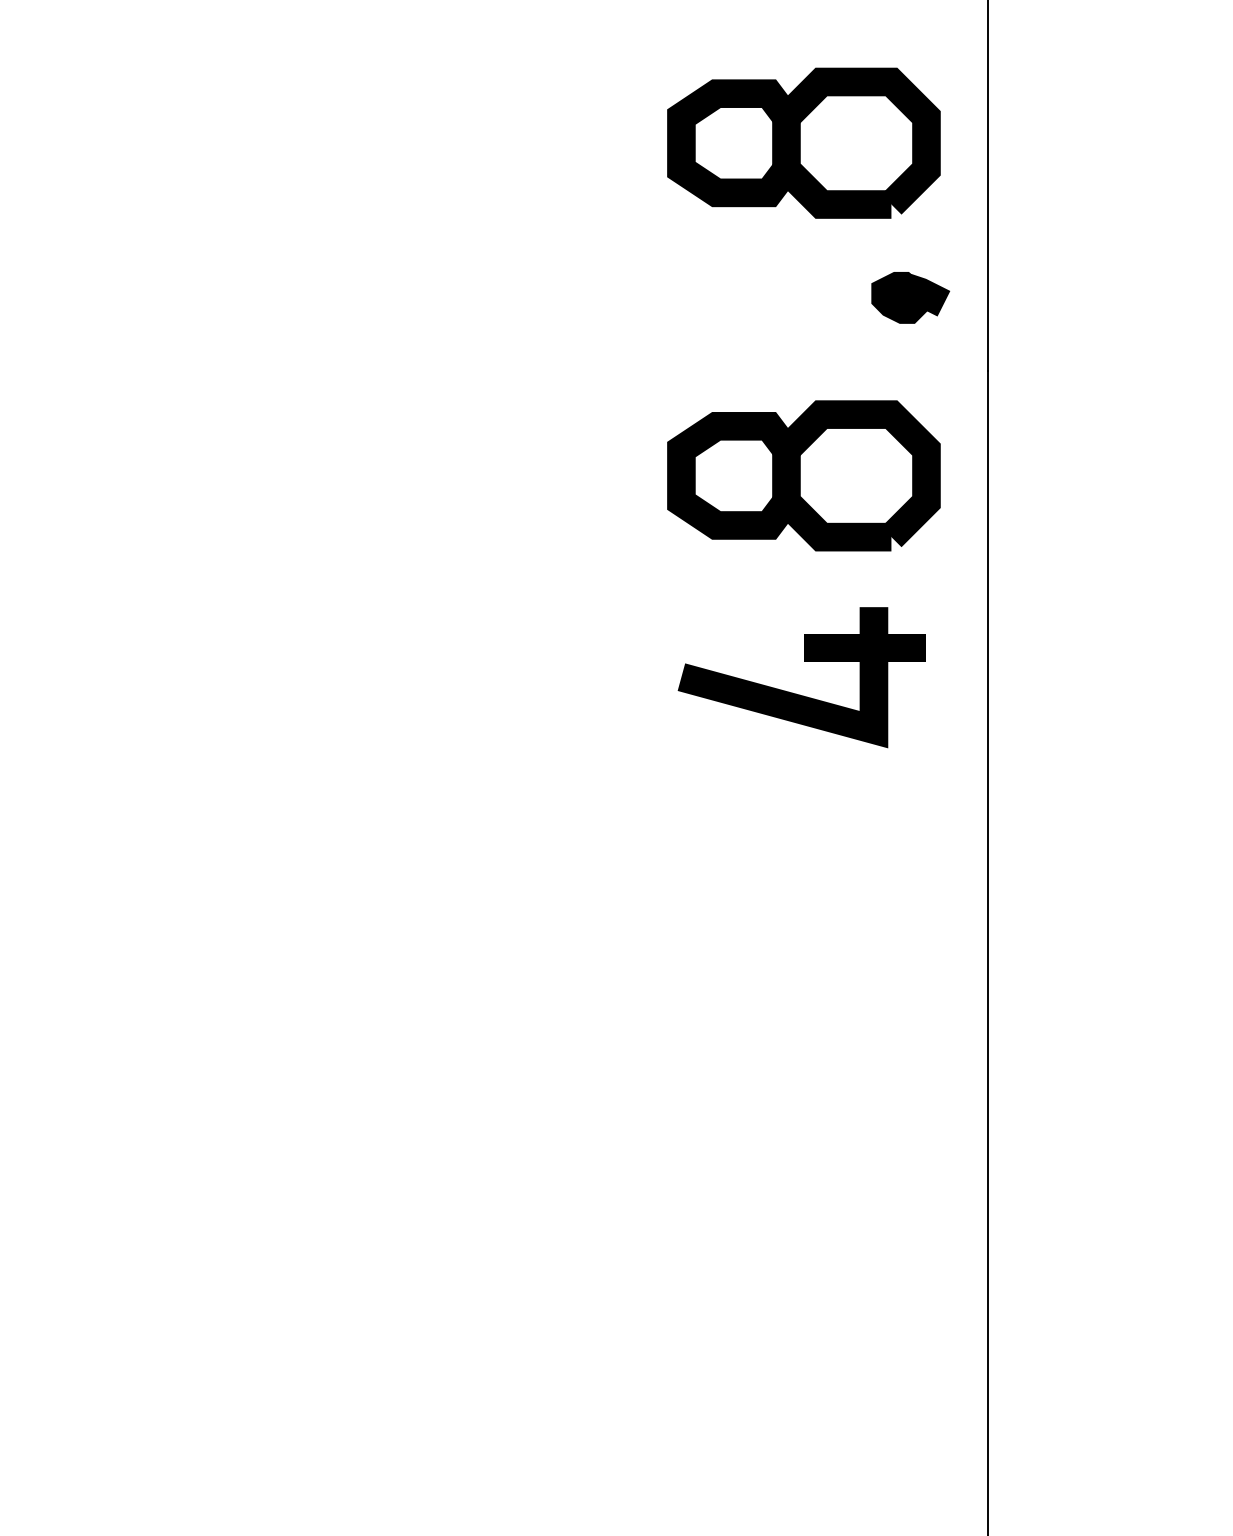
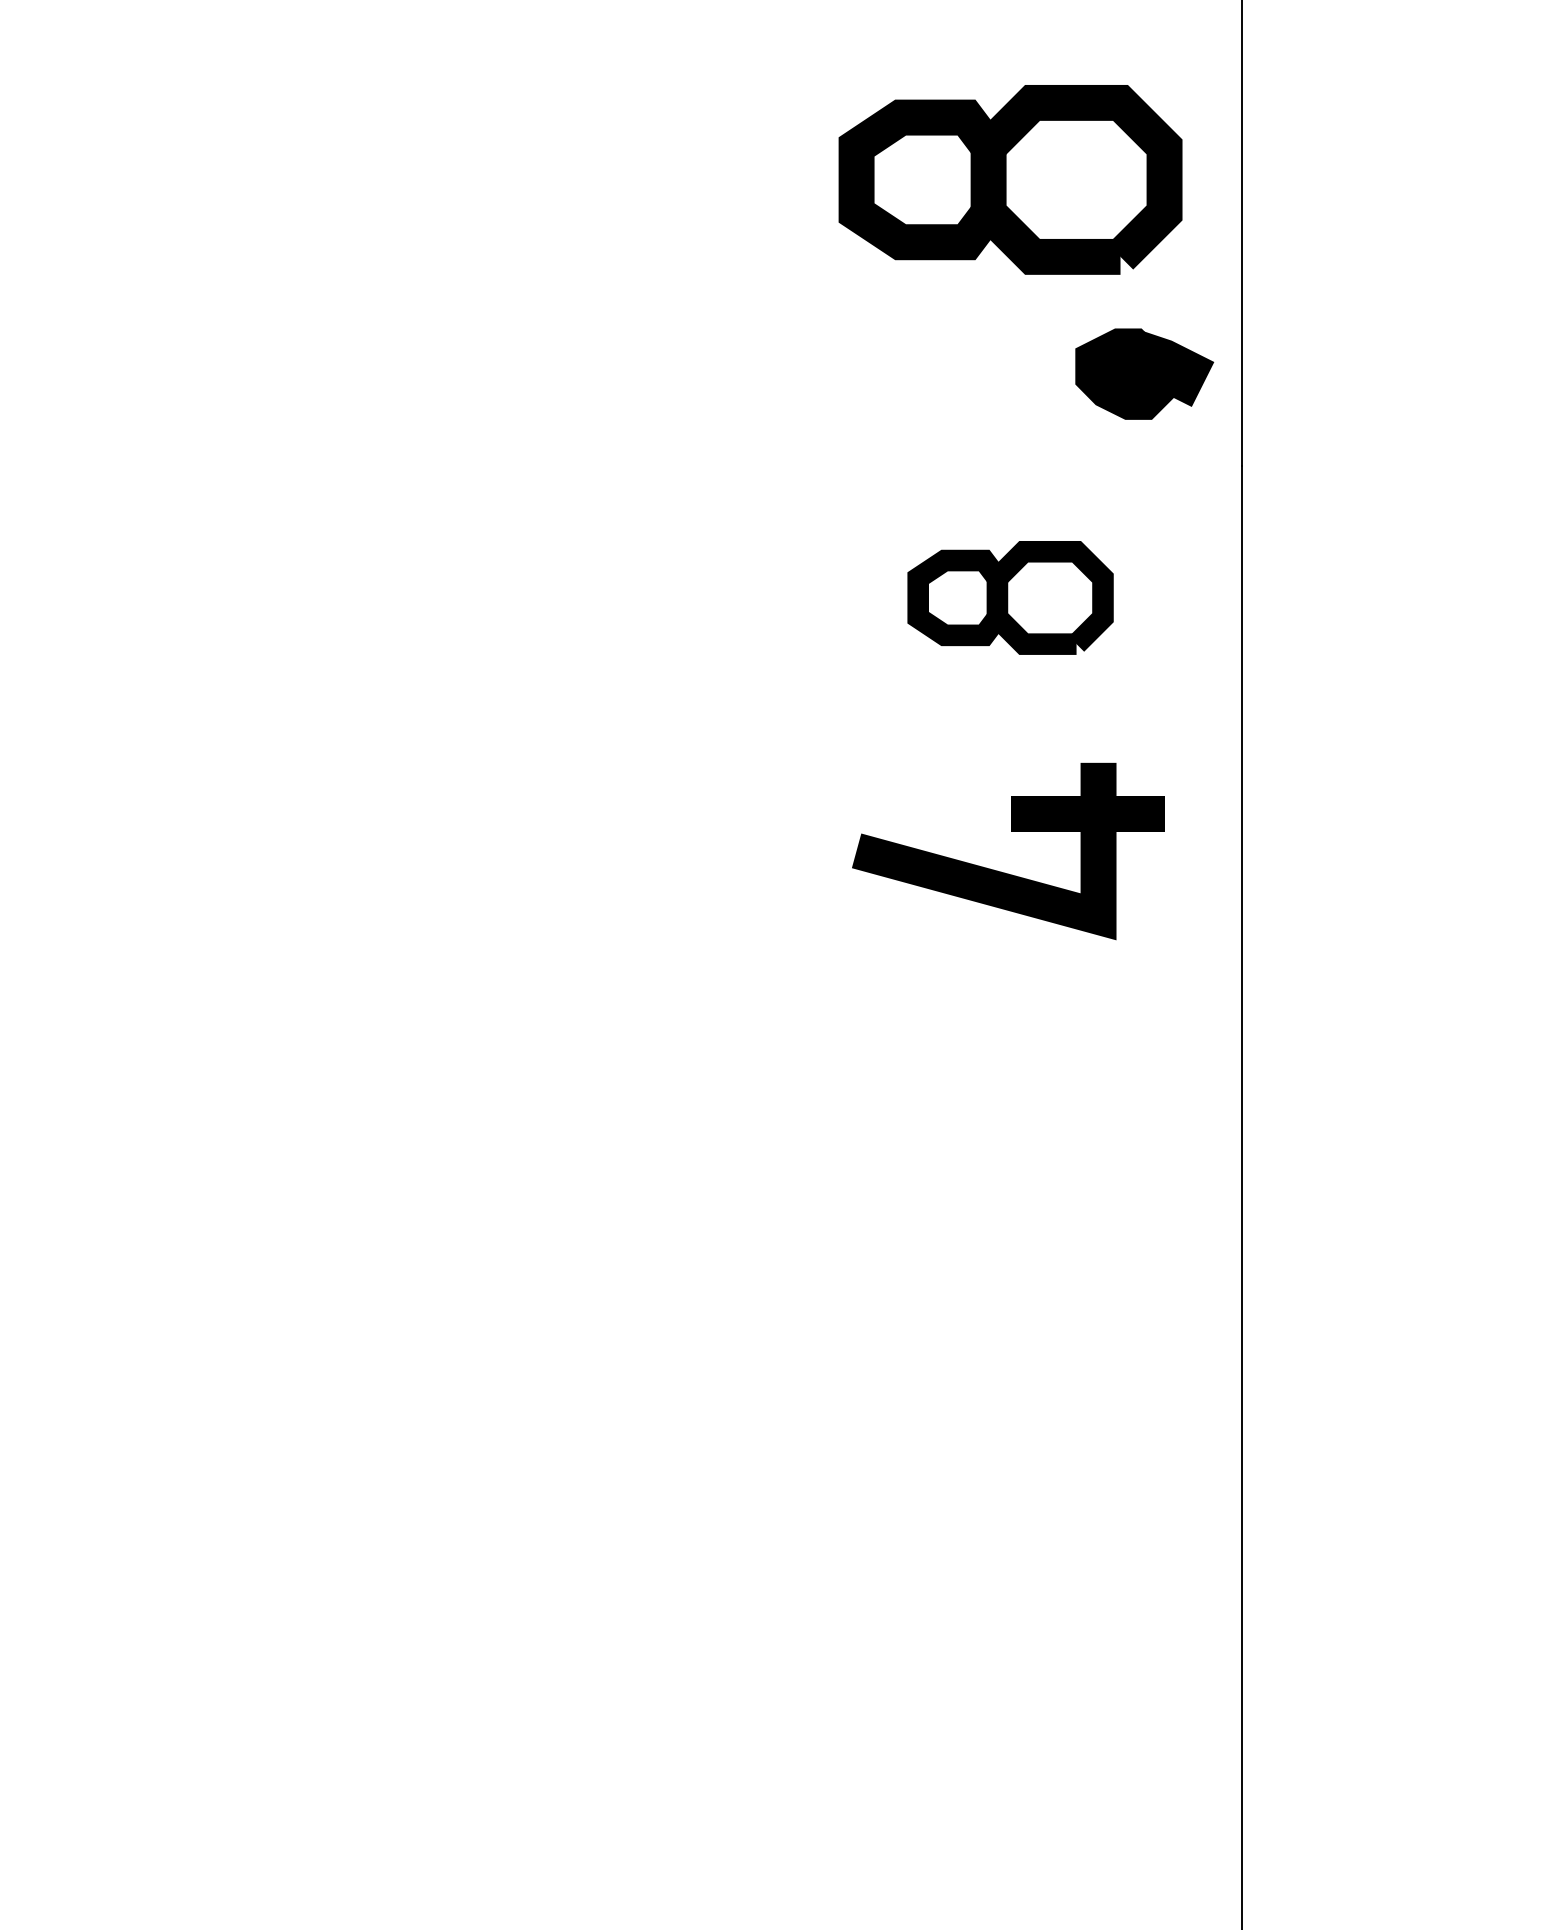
part: (910, 297) -> (1144, 373), size x1.4
part: (803, 475) -> (1010, 597), size x0.6

